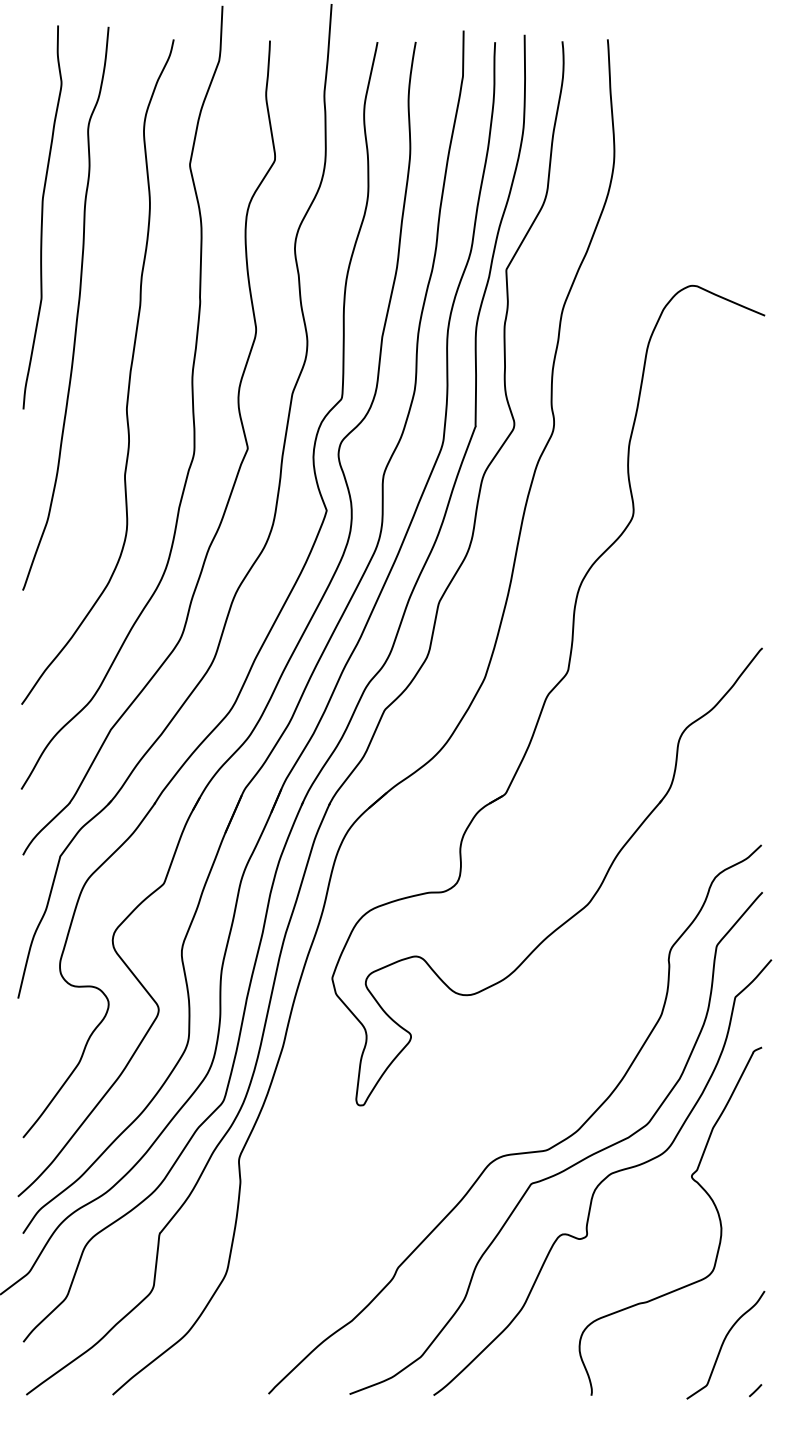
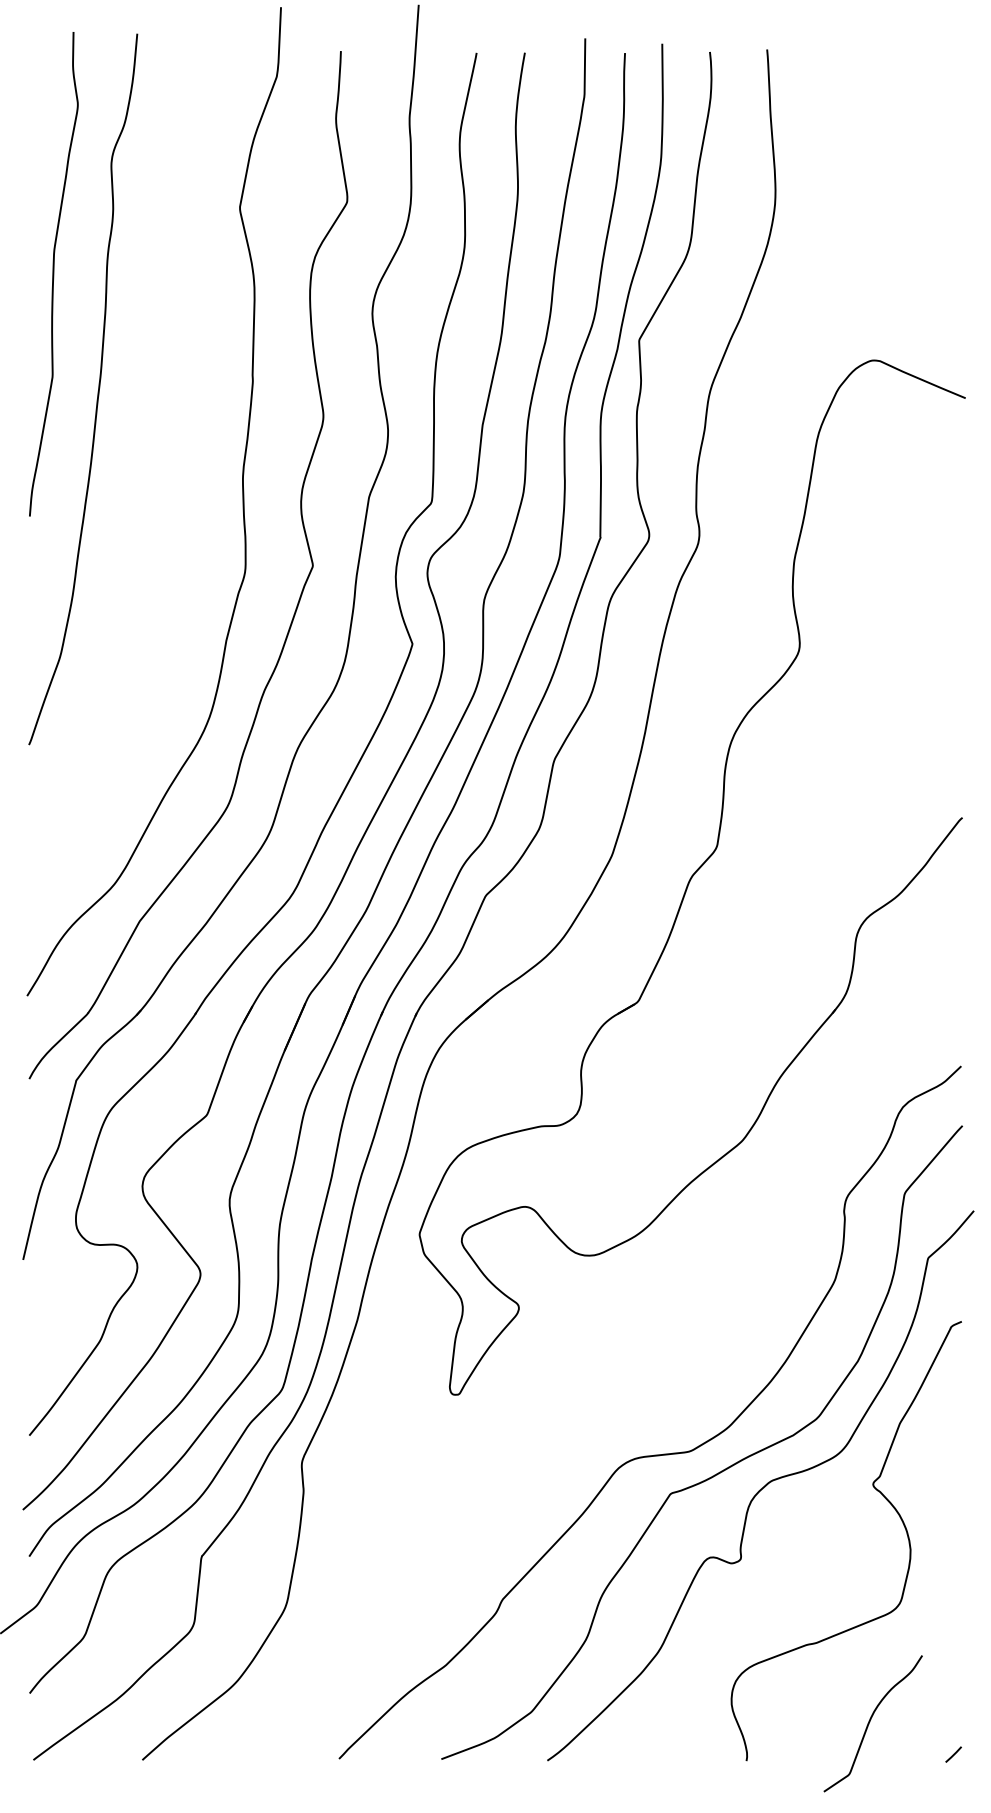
curve: (129, 371) -> (163, 468), removed
curve: (723, 1344) -> (870, 1722), moved

